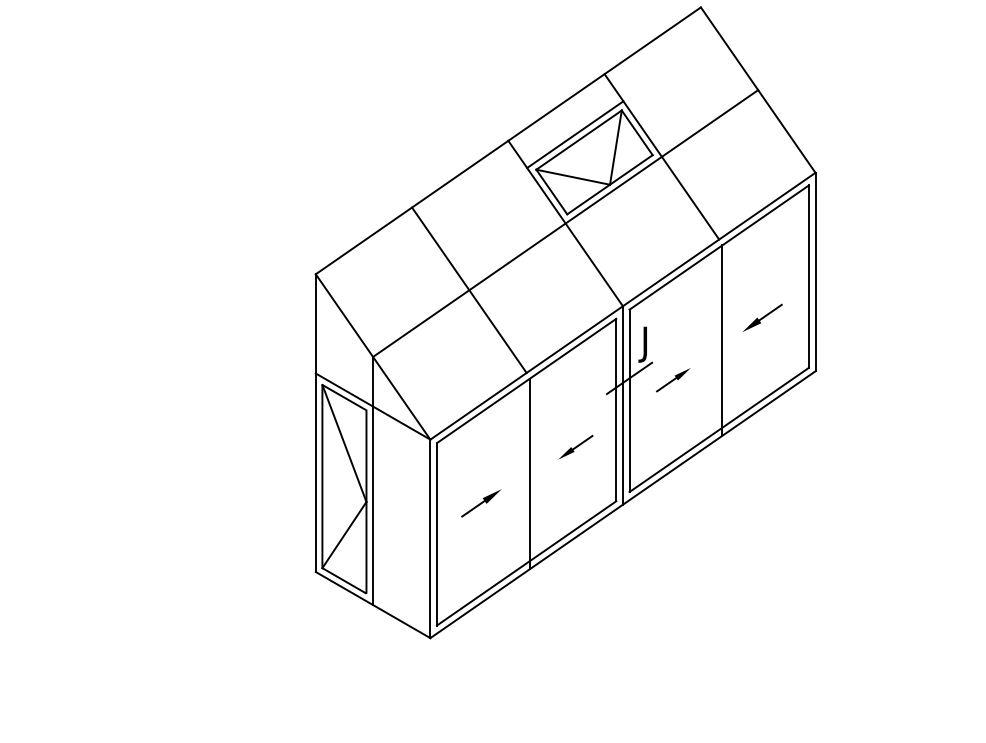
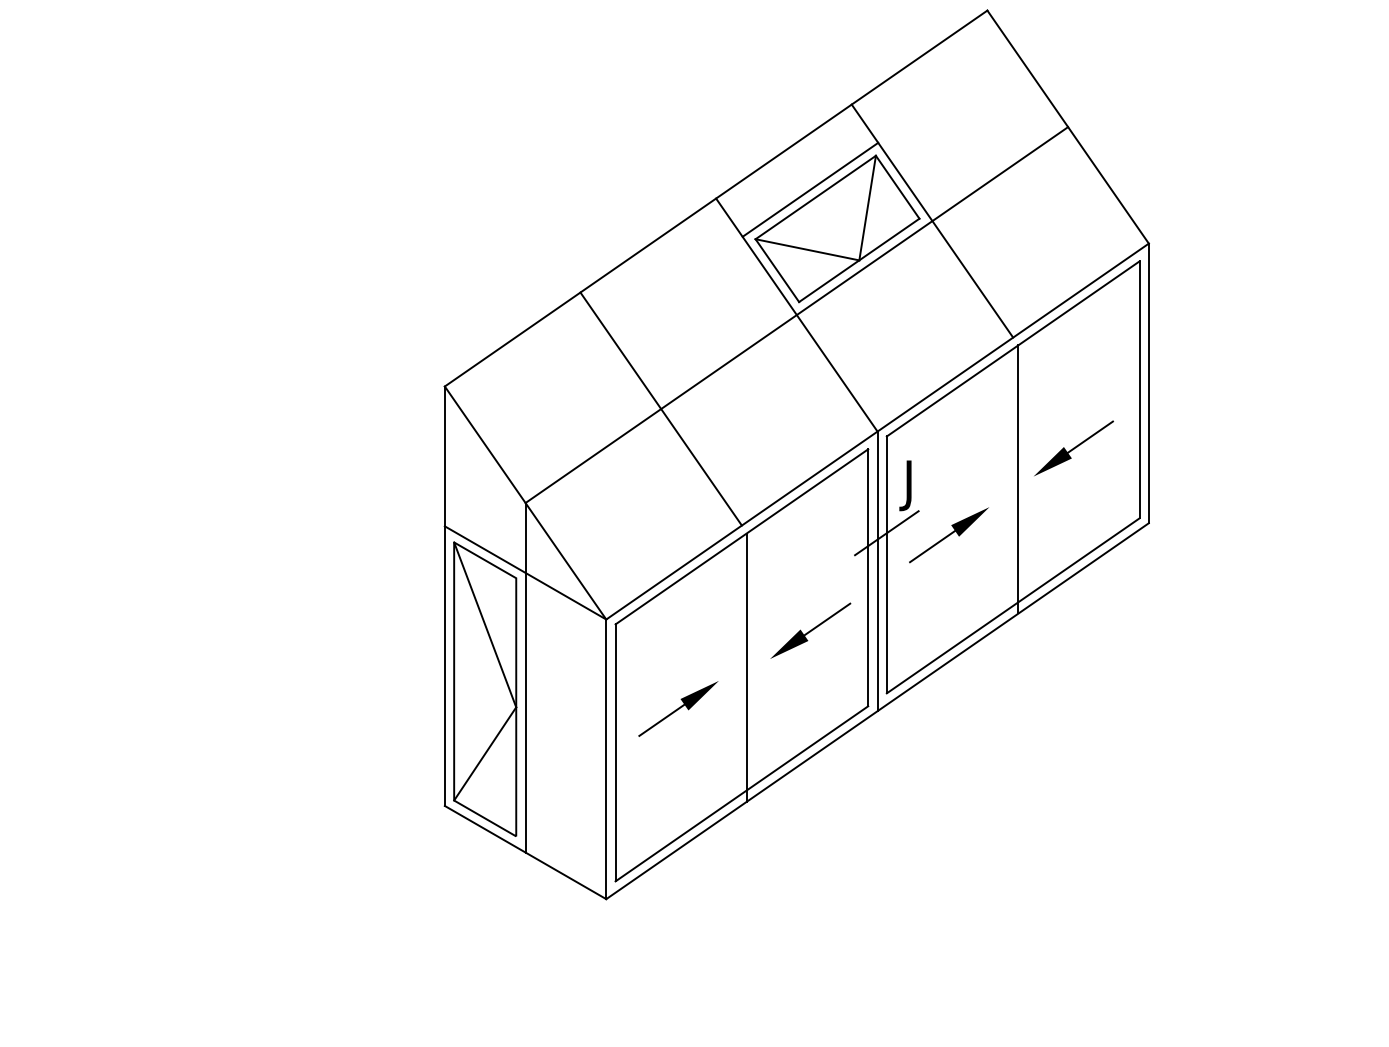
part: (762, 318) -> (1073, 448), size x1.43
part: (673, 380) -> (948, 535), size x1.67
part: (575, 447) -> (810, 630), size x1.67
part: (481, 502) -> (678, 708), size x1.43

